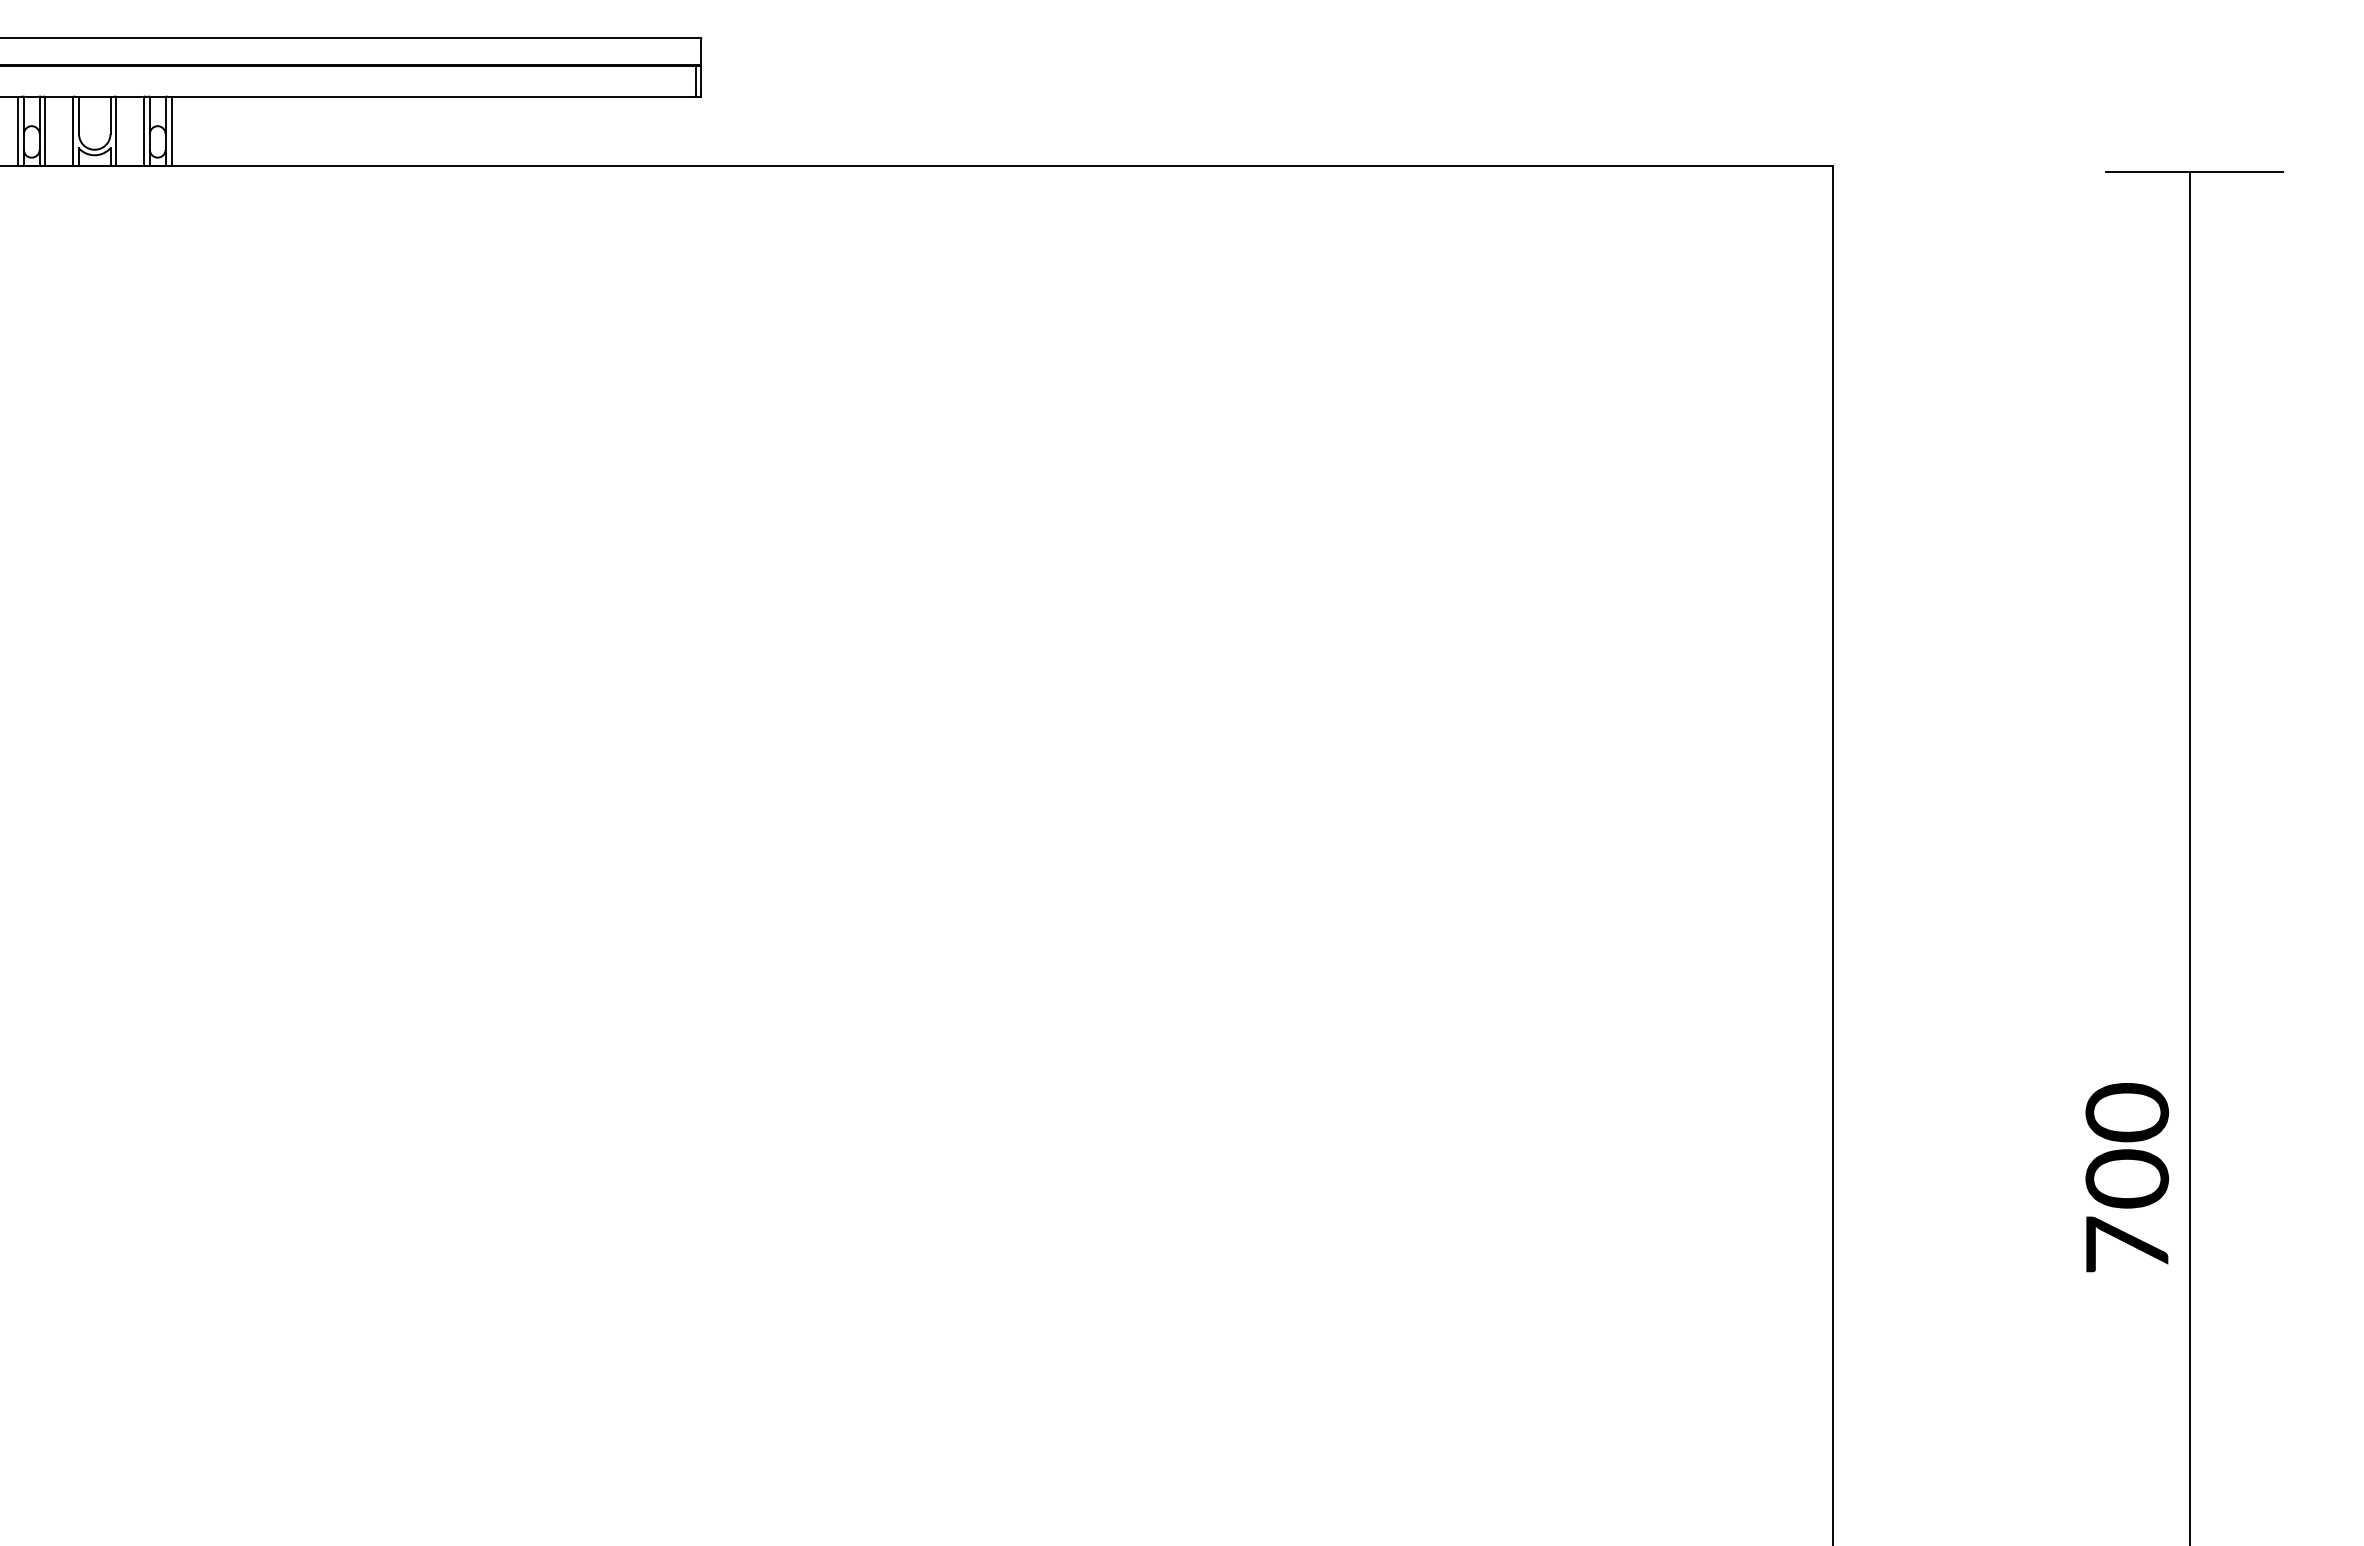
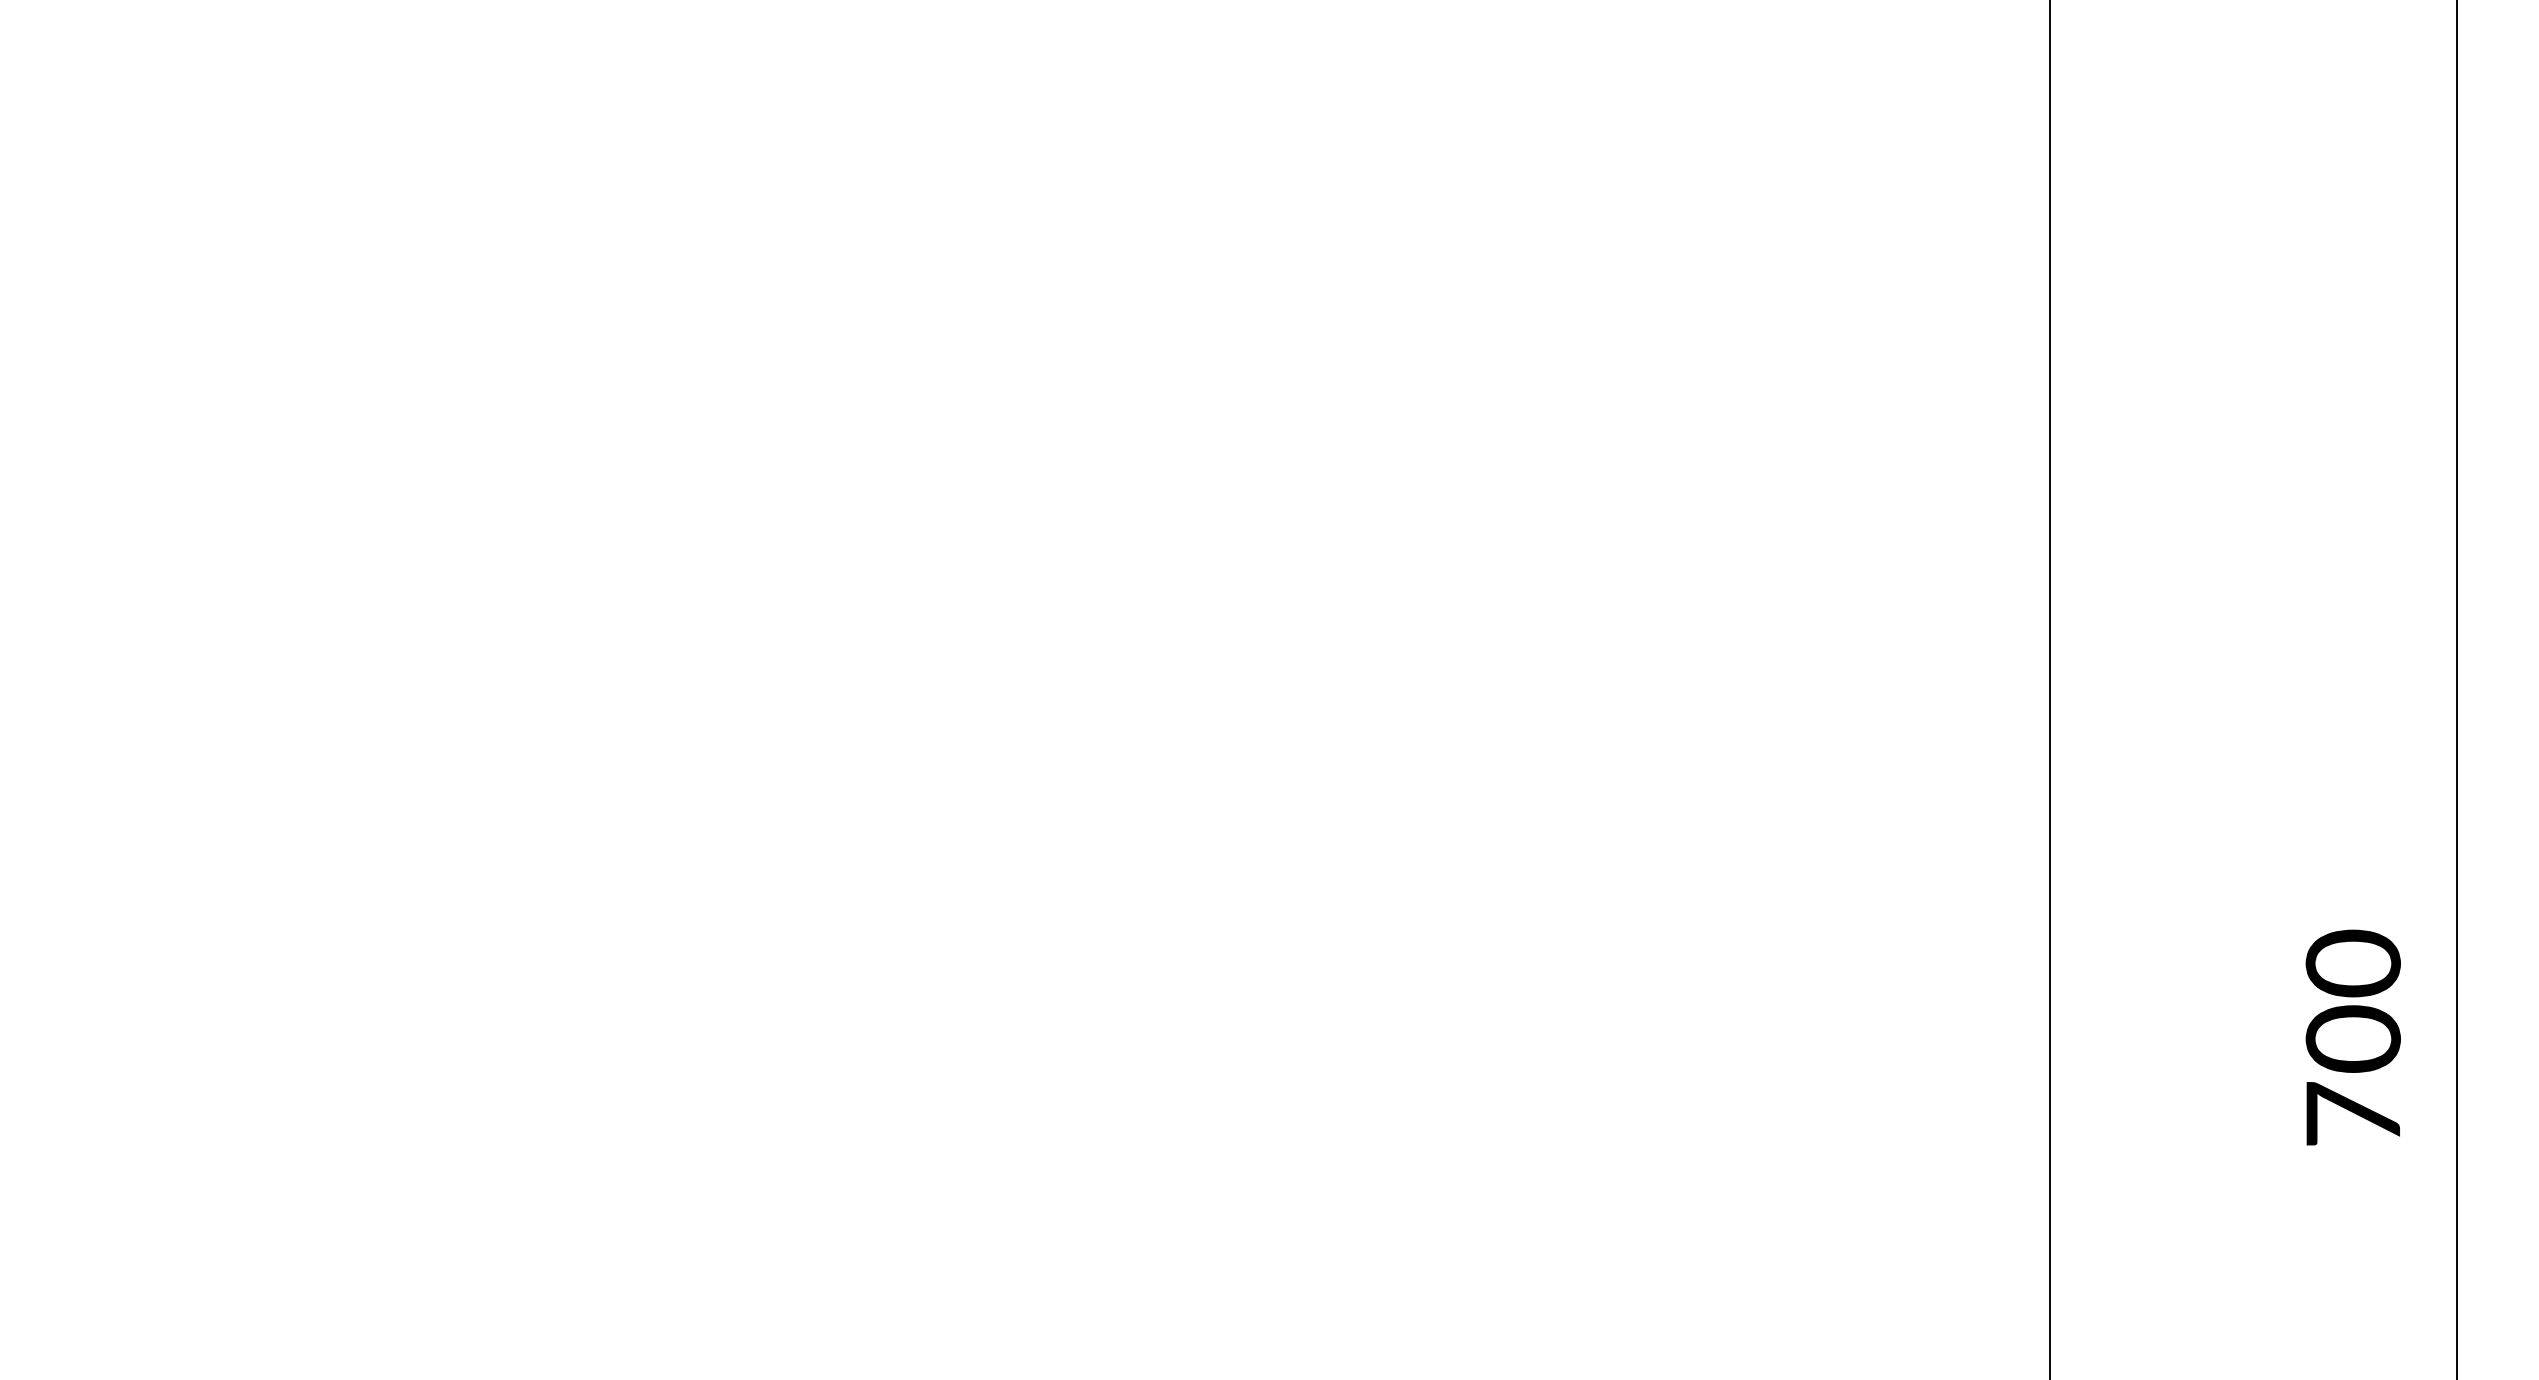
text: (2127, 1177) -> (2353, 1037), moved

